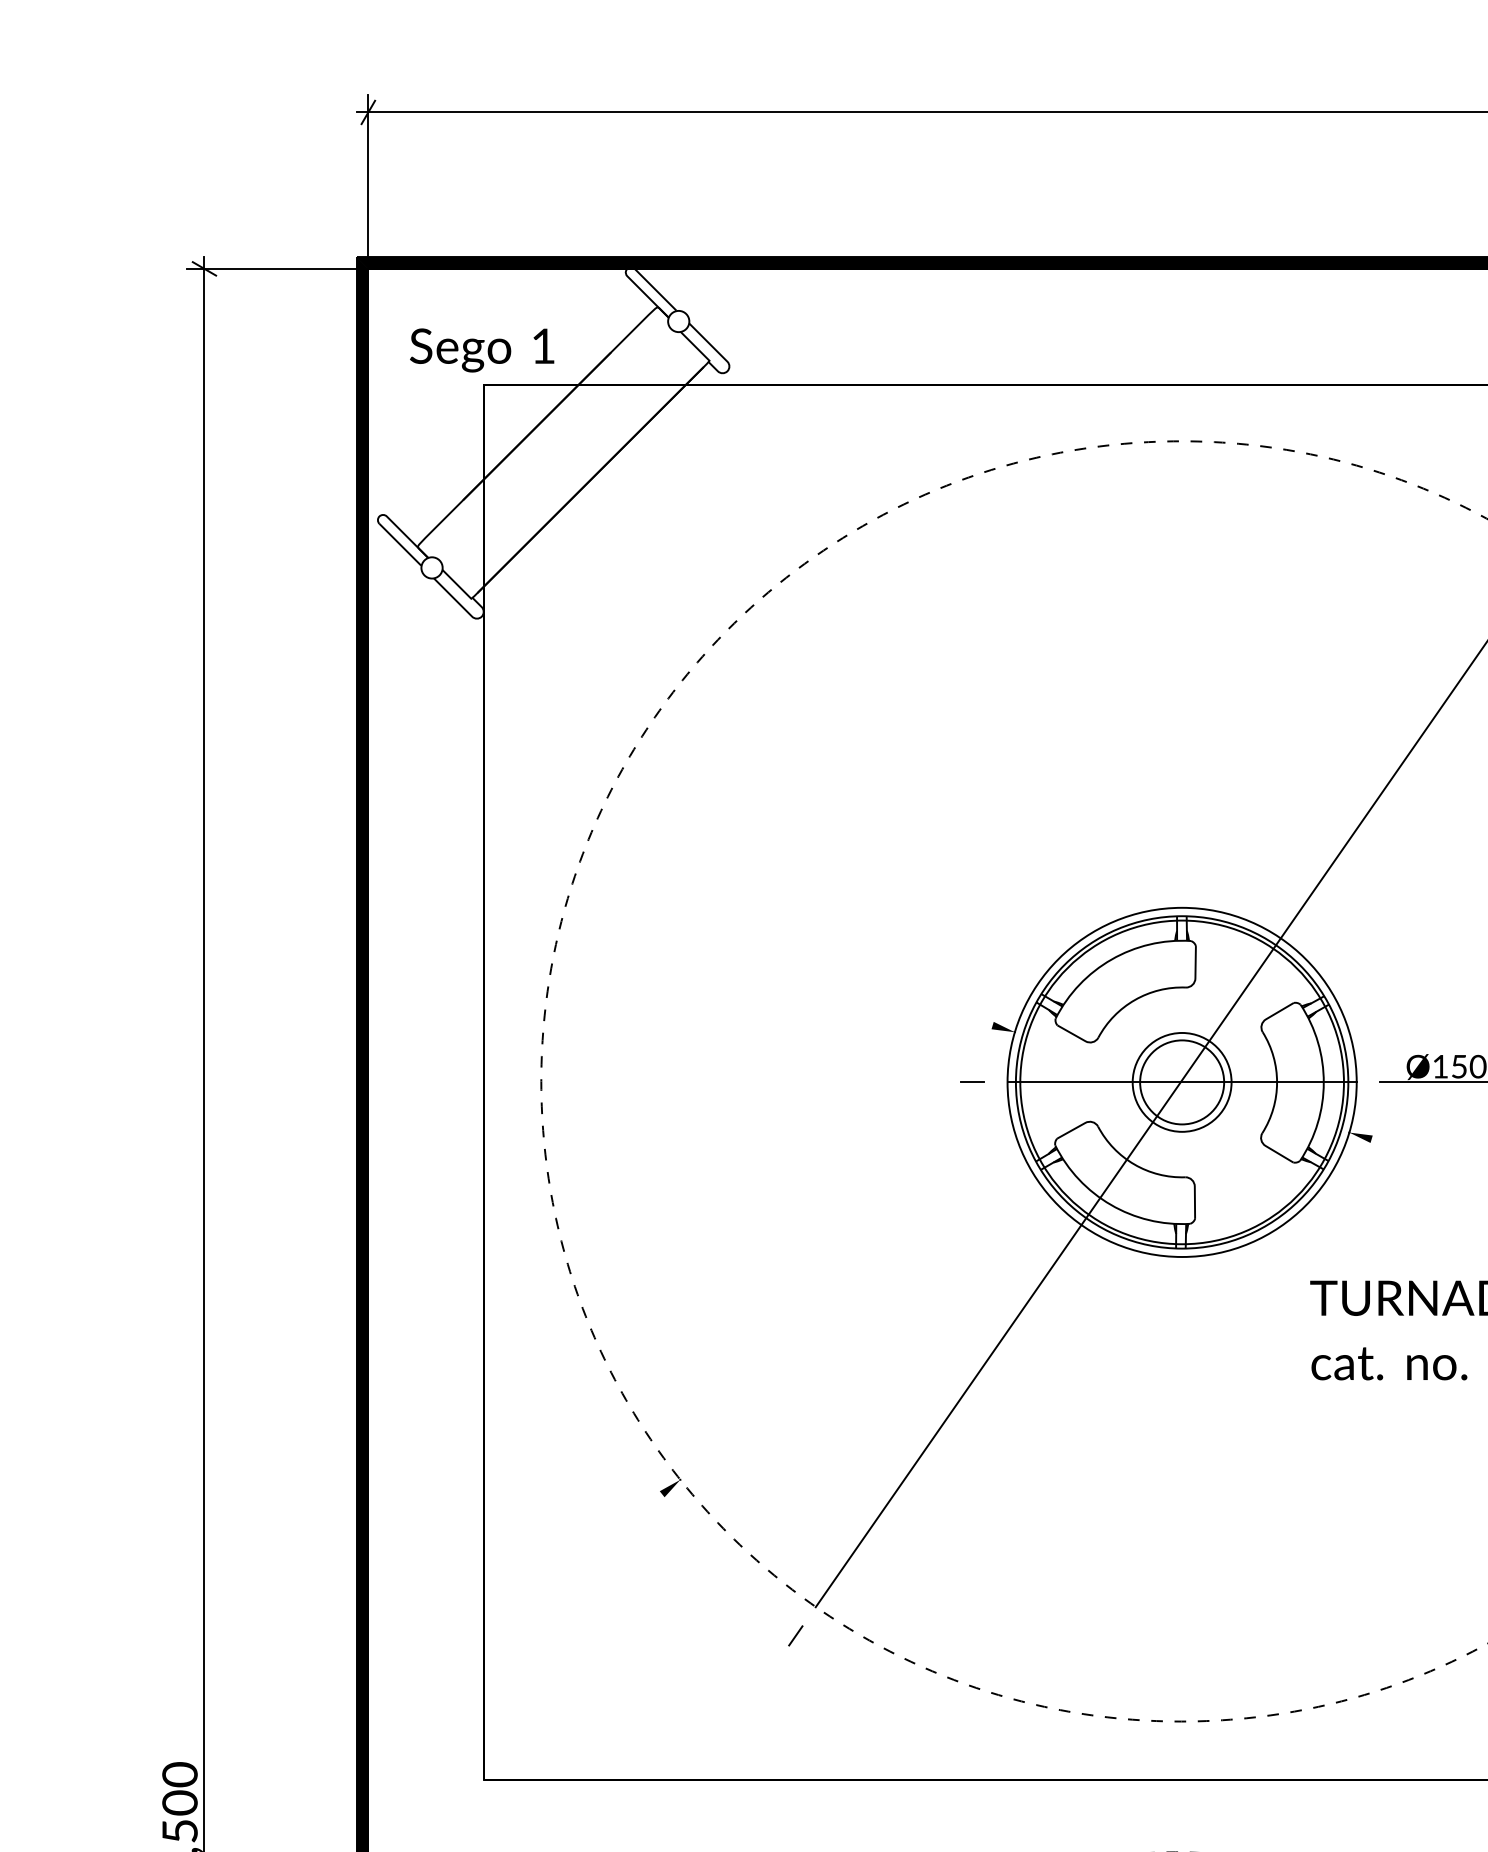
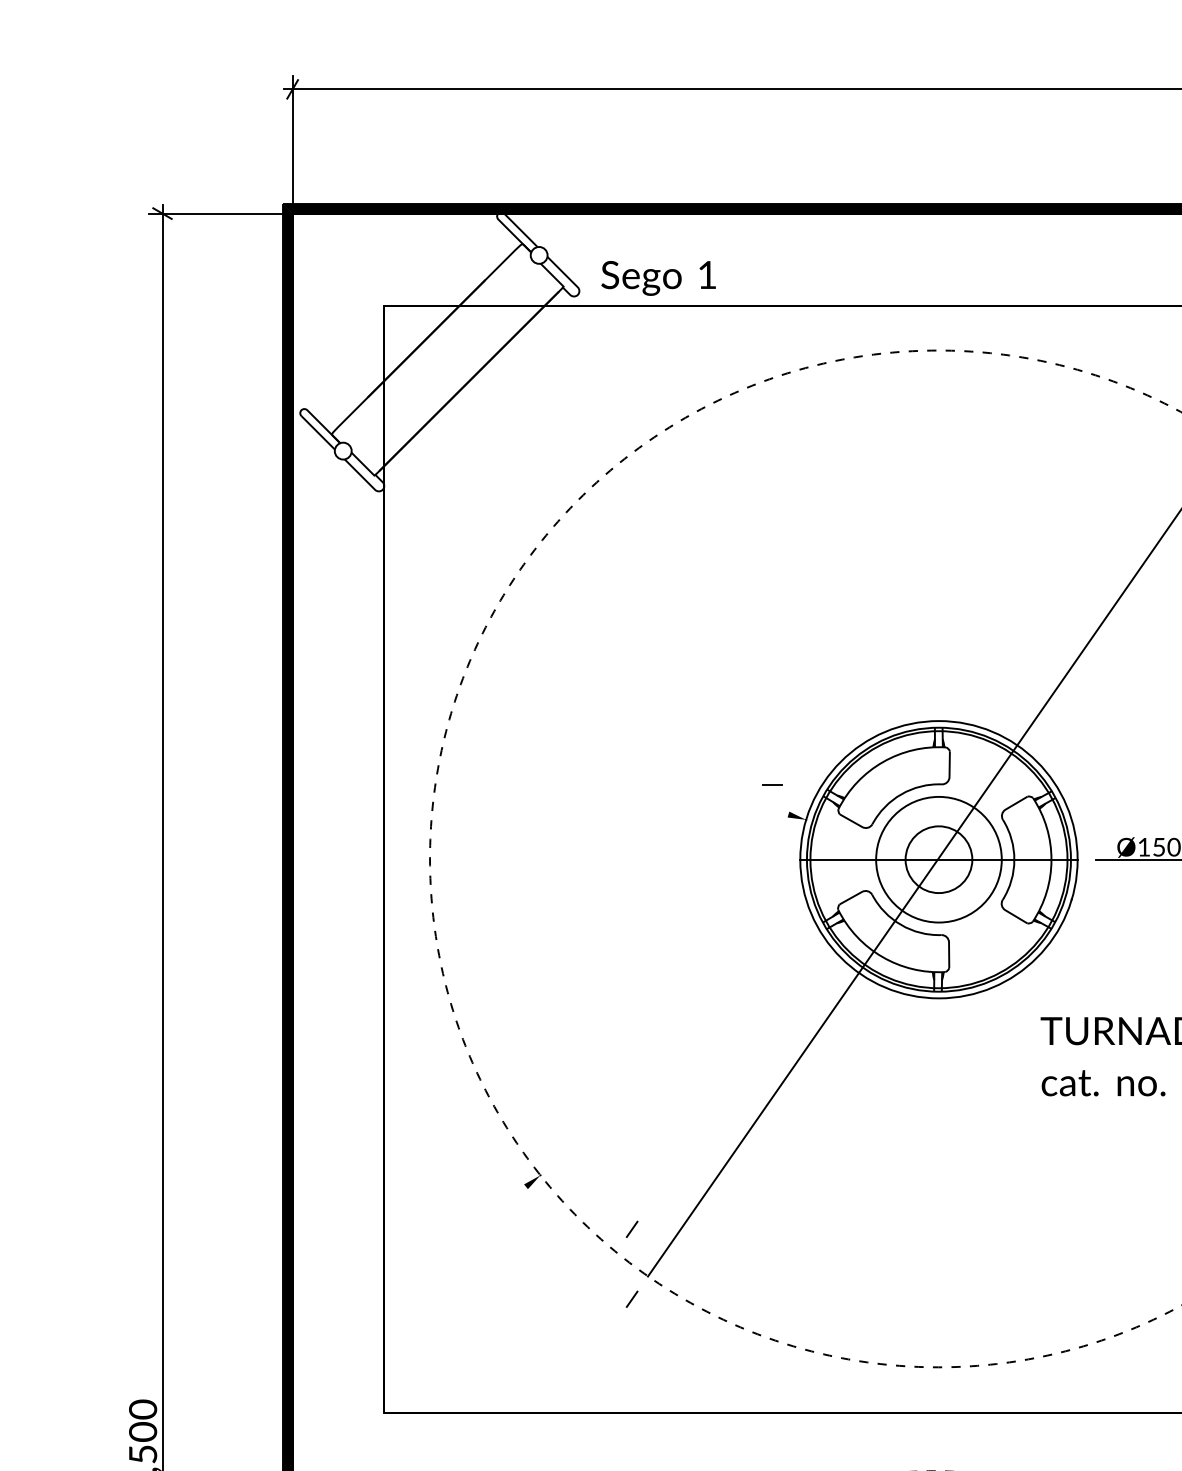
text: (482, 350) -> (658, 278), moved
line: (972, 1081) -> (772, 784), moved
circle: (1181, 1081) -> (938, 858), size x1.6
fill: (1360, 1137) -> (1080, 903), removed
line: (795, 1547) -> (631, 1229), added

